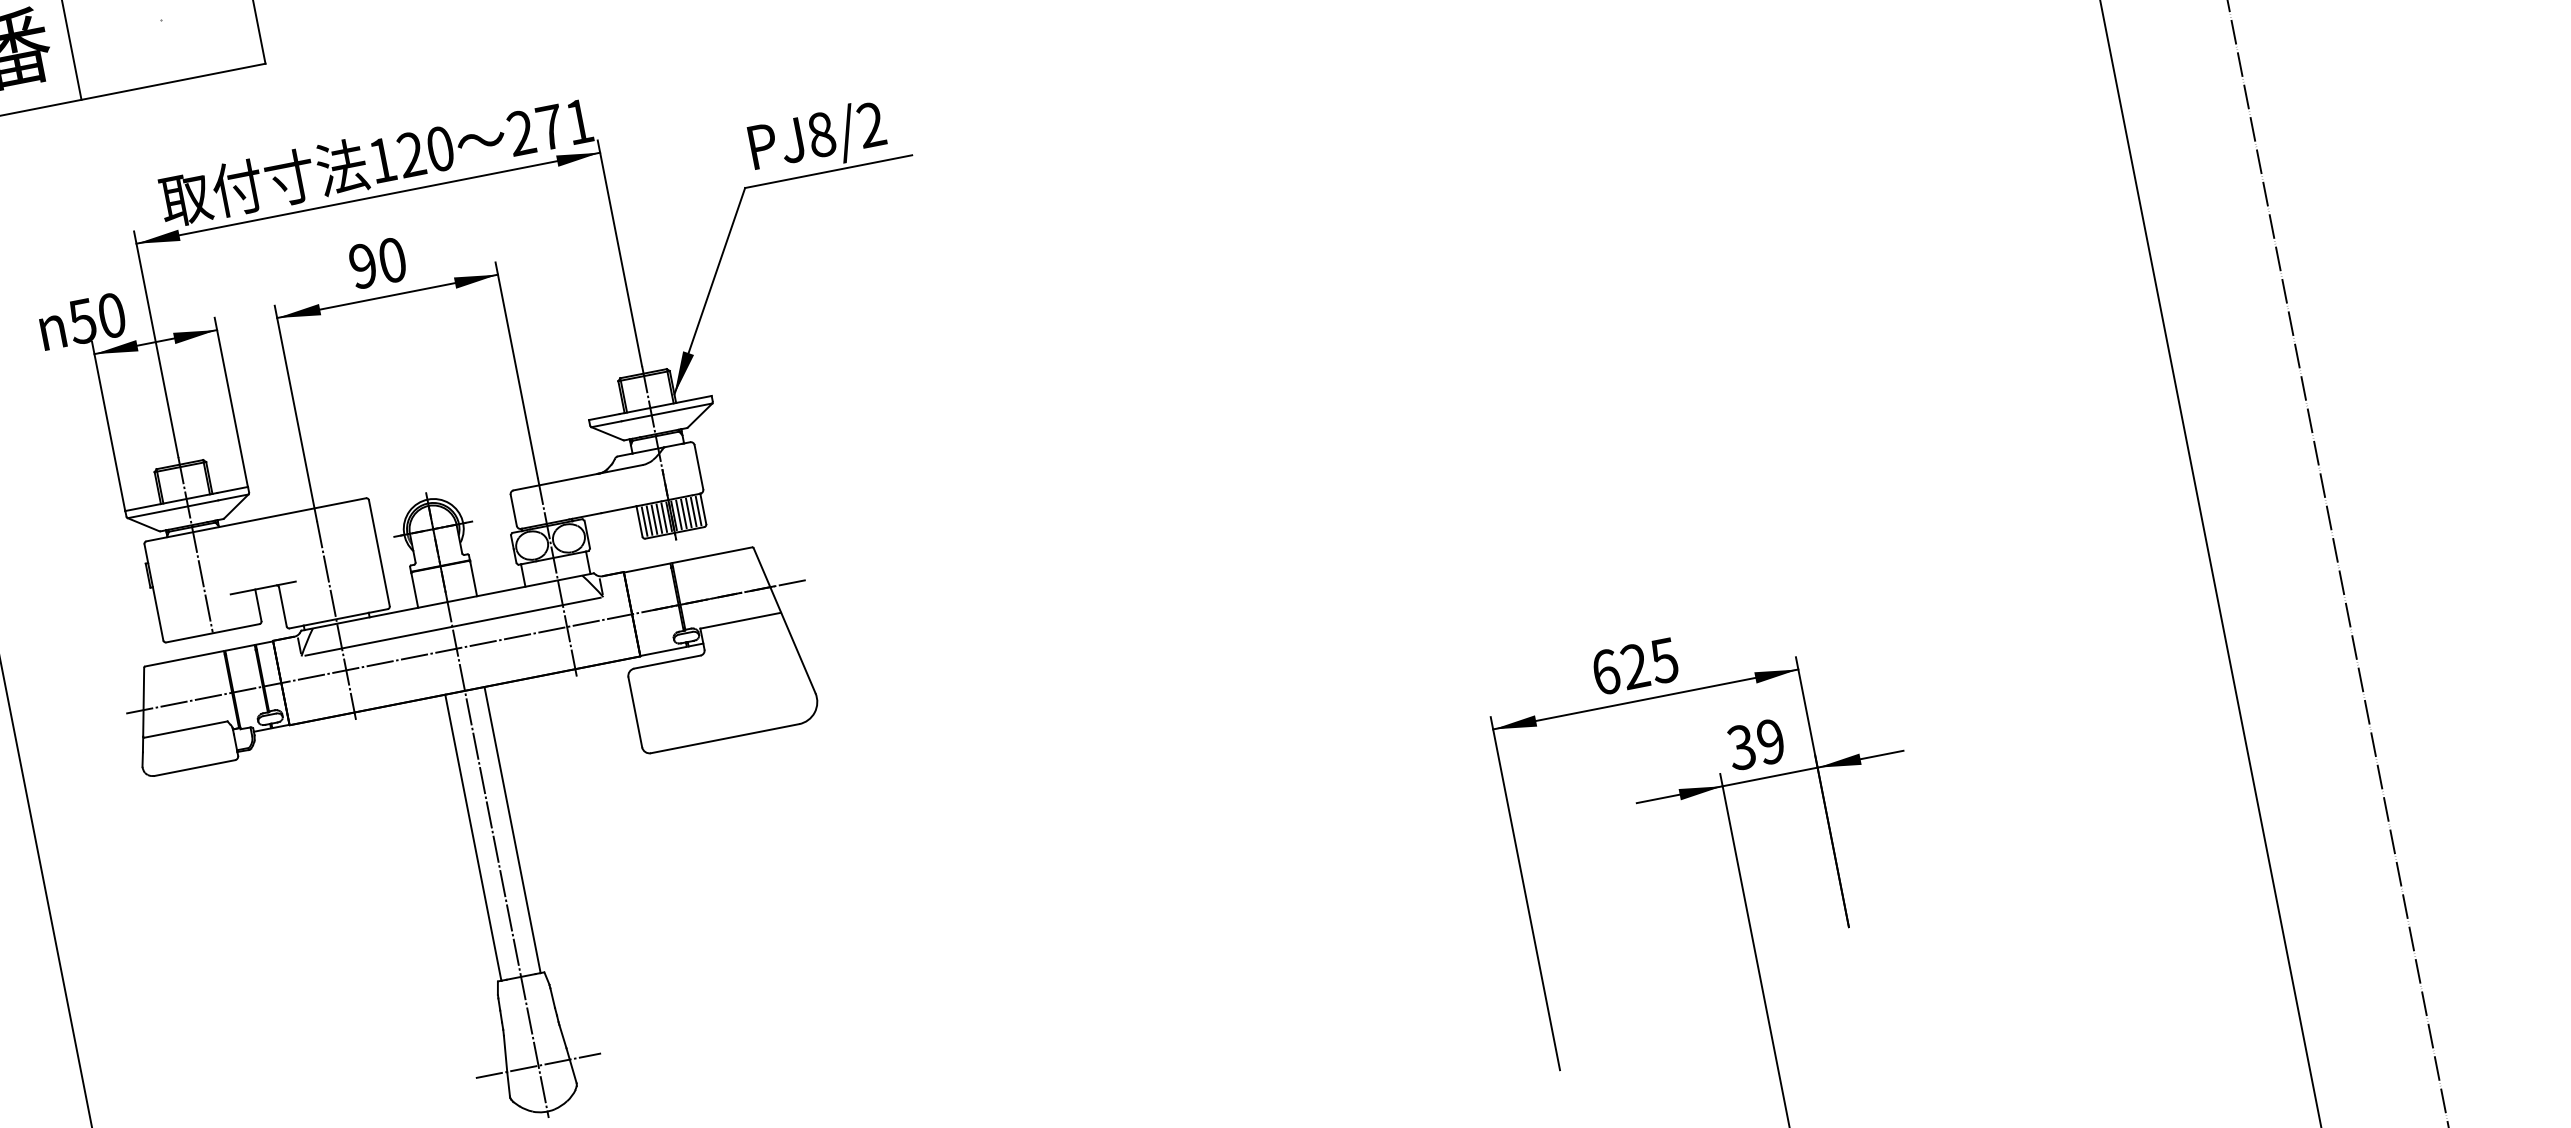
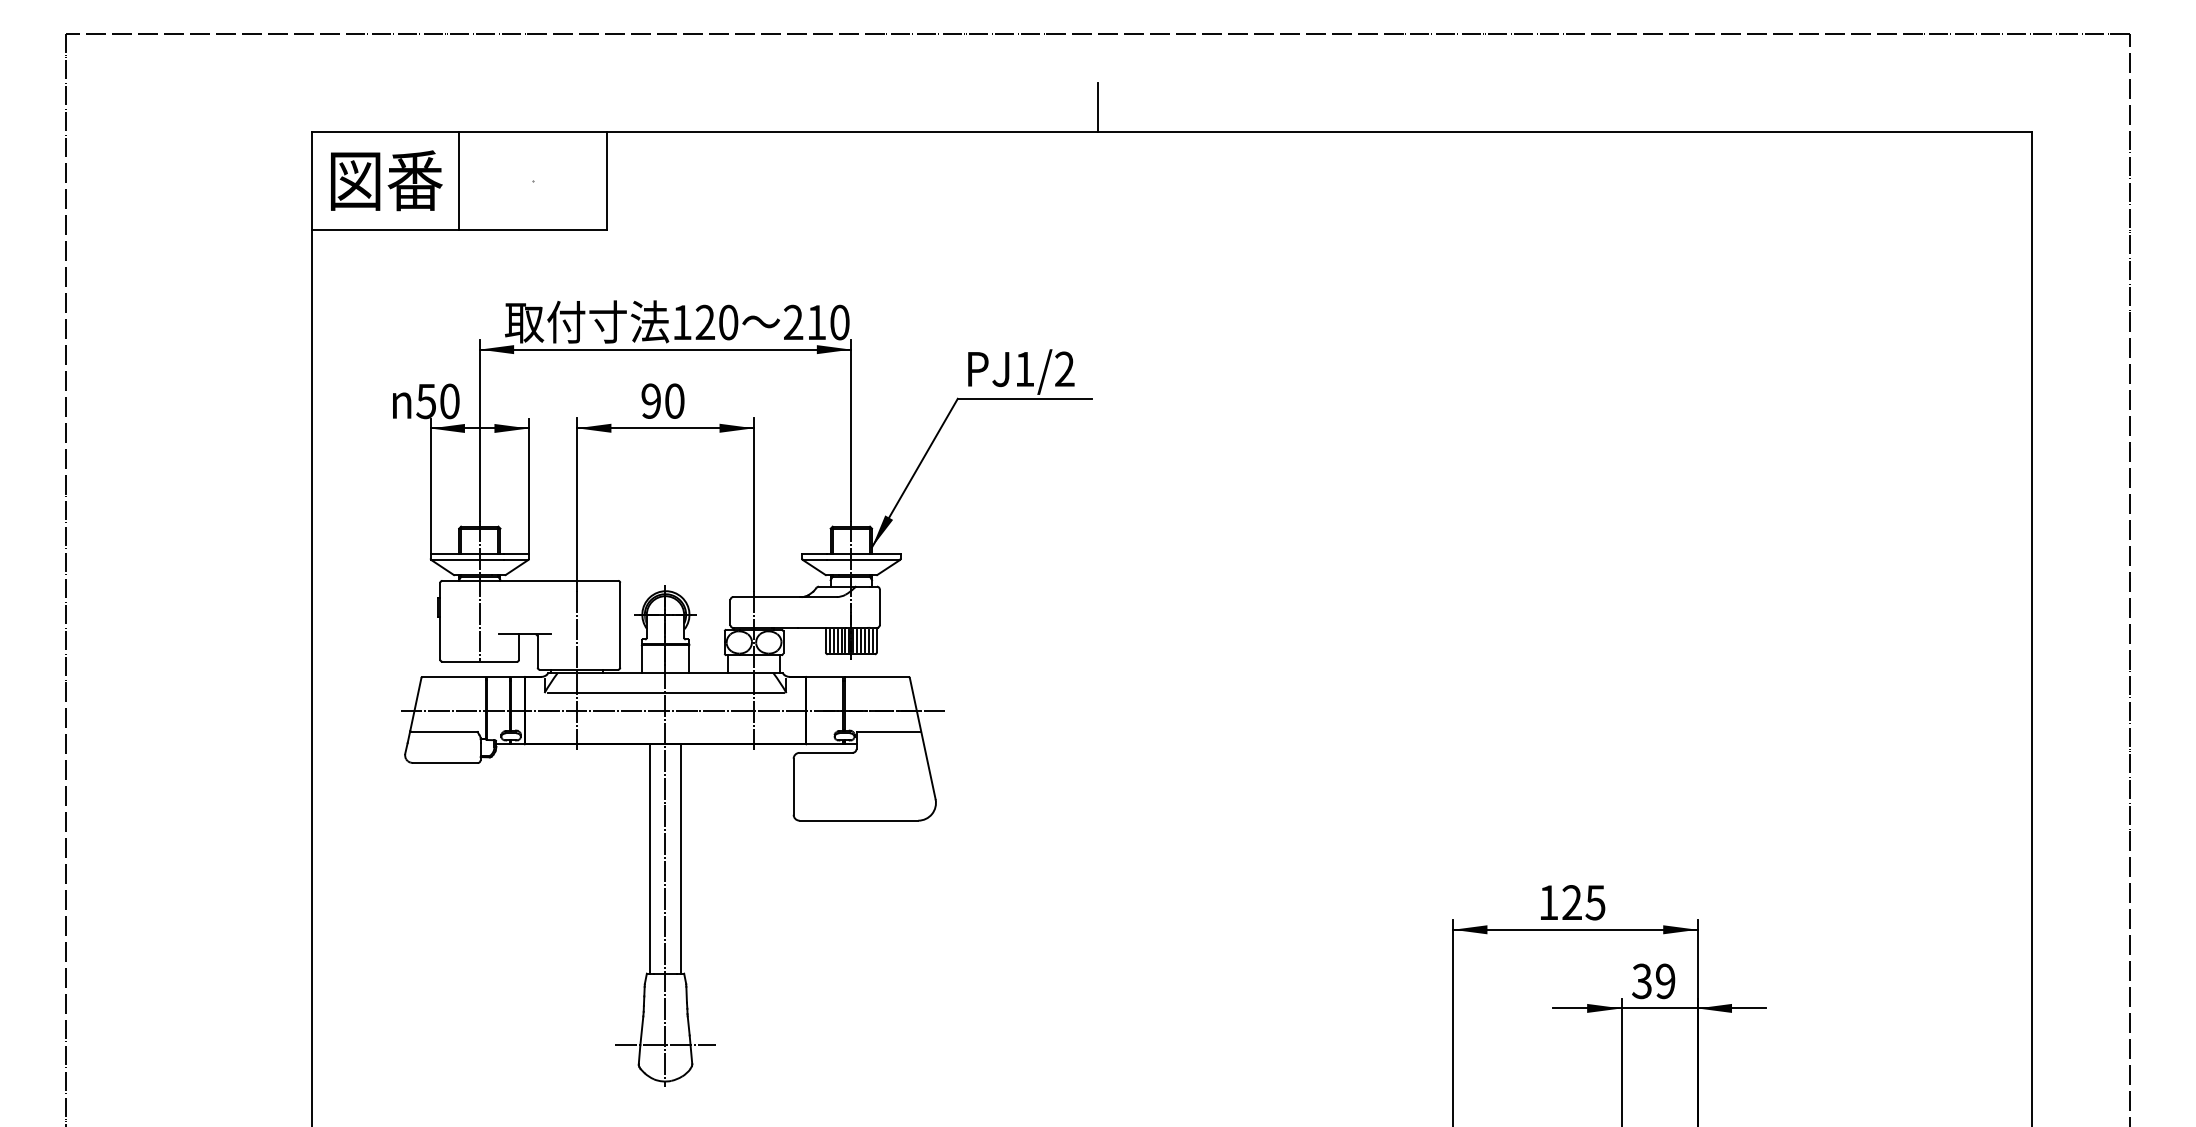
text: (565, 124) -> (828, 322), 271 -> 210
text: (821, 135) -> (1024, 369), PJ8/2 -> PJ1/2
text: (1605, 671) -> (1548, 902), 625 -> 125

